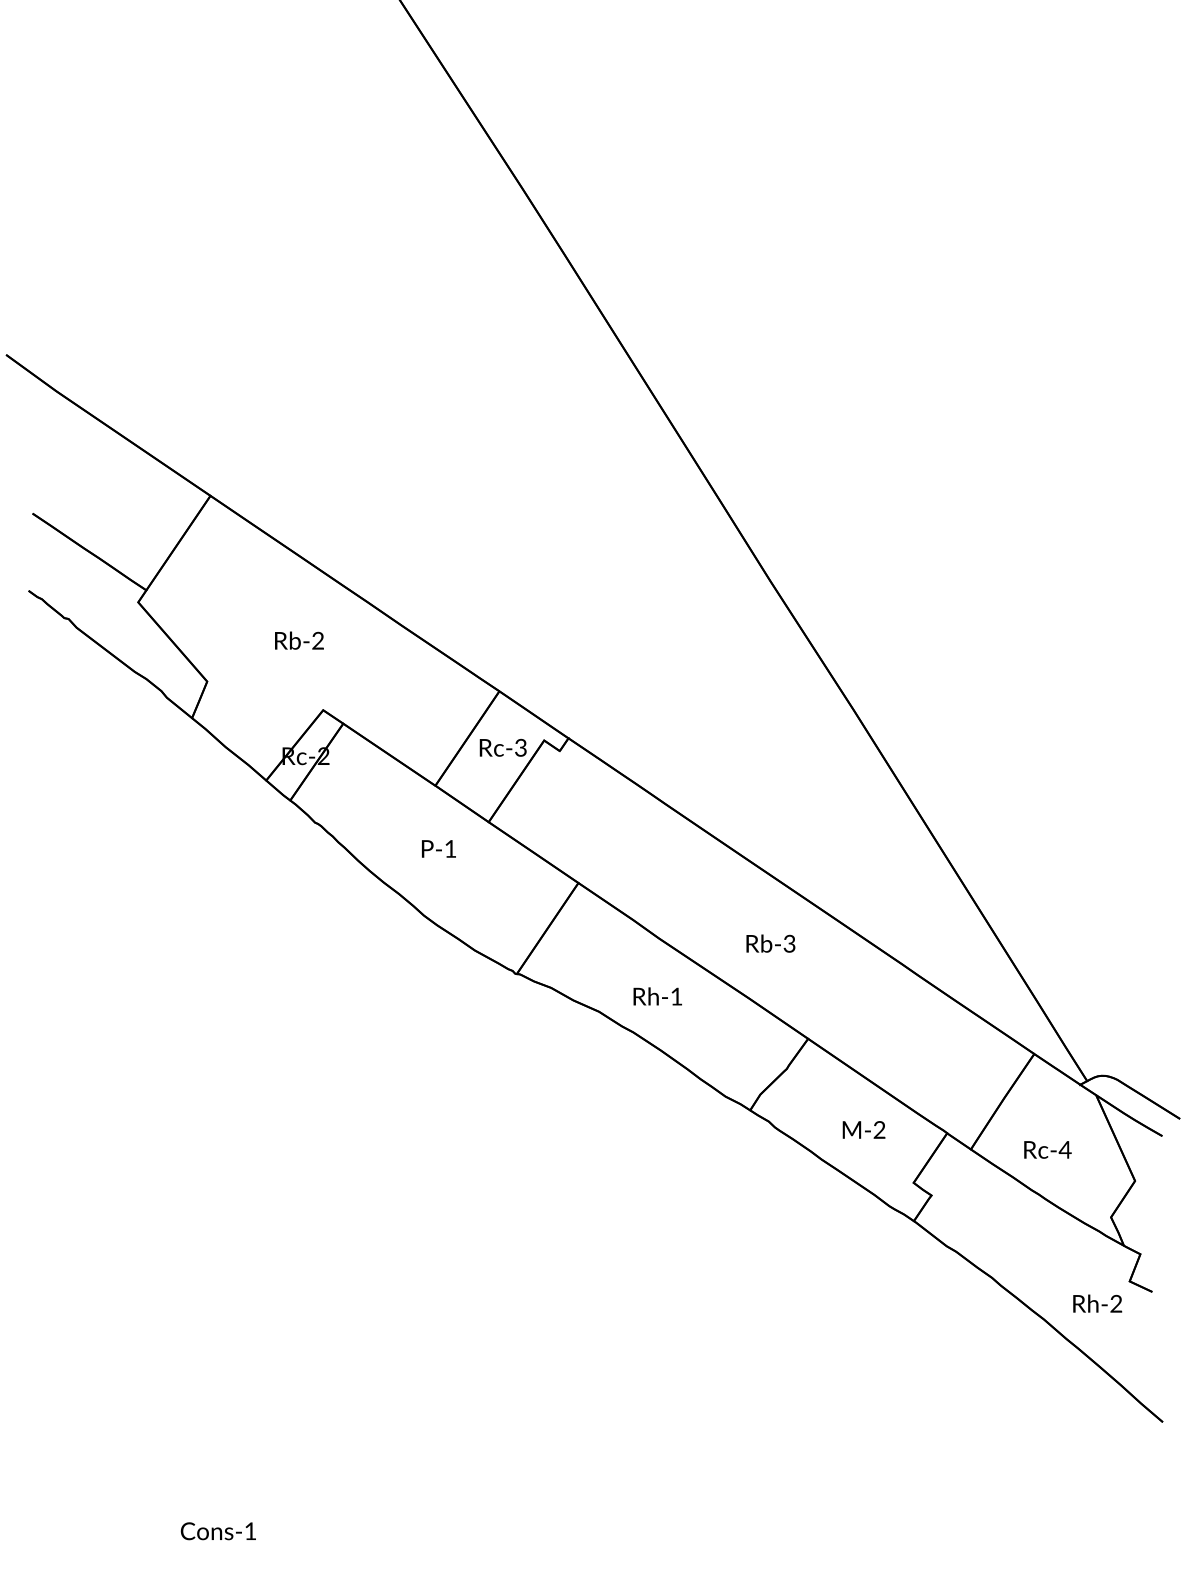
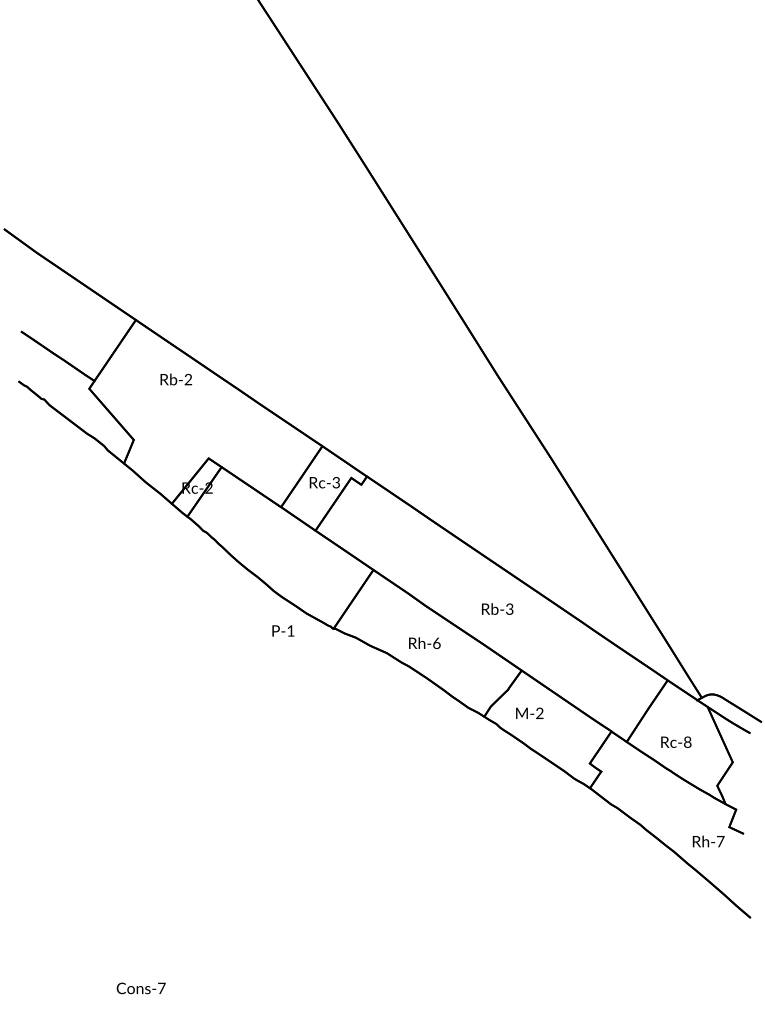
text: (299, 640) -> (176, 379), moved
text: (439, 848) -> (283, 630), moved
text: (676, 995) -> (436, 642), Rh-1 -> Rh-6
text: (863, 1128) -> (529, 712), moved
text: (1064, 1148) -> (687, 741), Rc-4 -> Rc-8
text: (1116, 1303) -> (720, 841), Rh-2 -> Rh-7
text: (250, 1531) -> (161, 988), Cons-1 -> Cons-7

